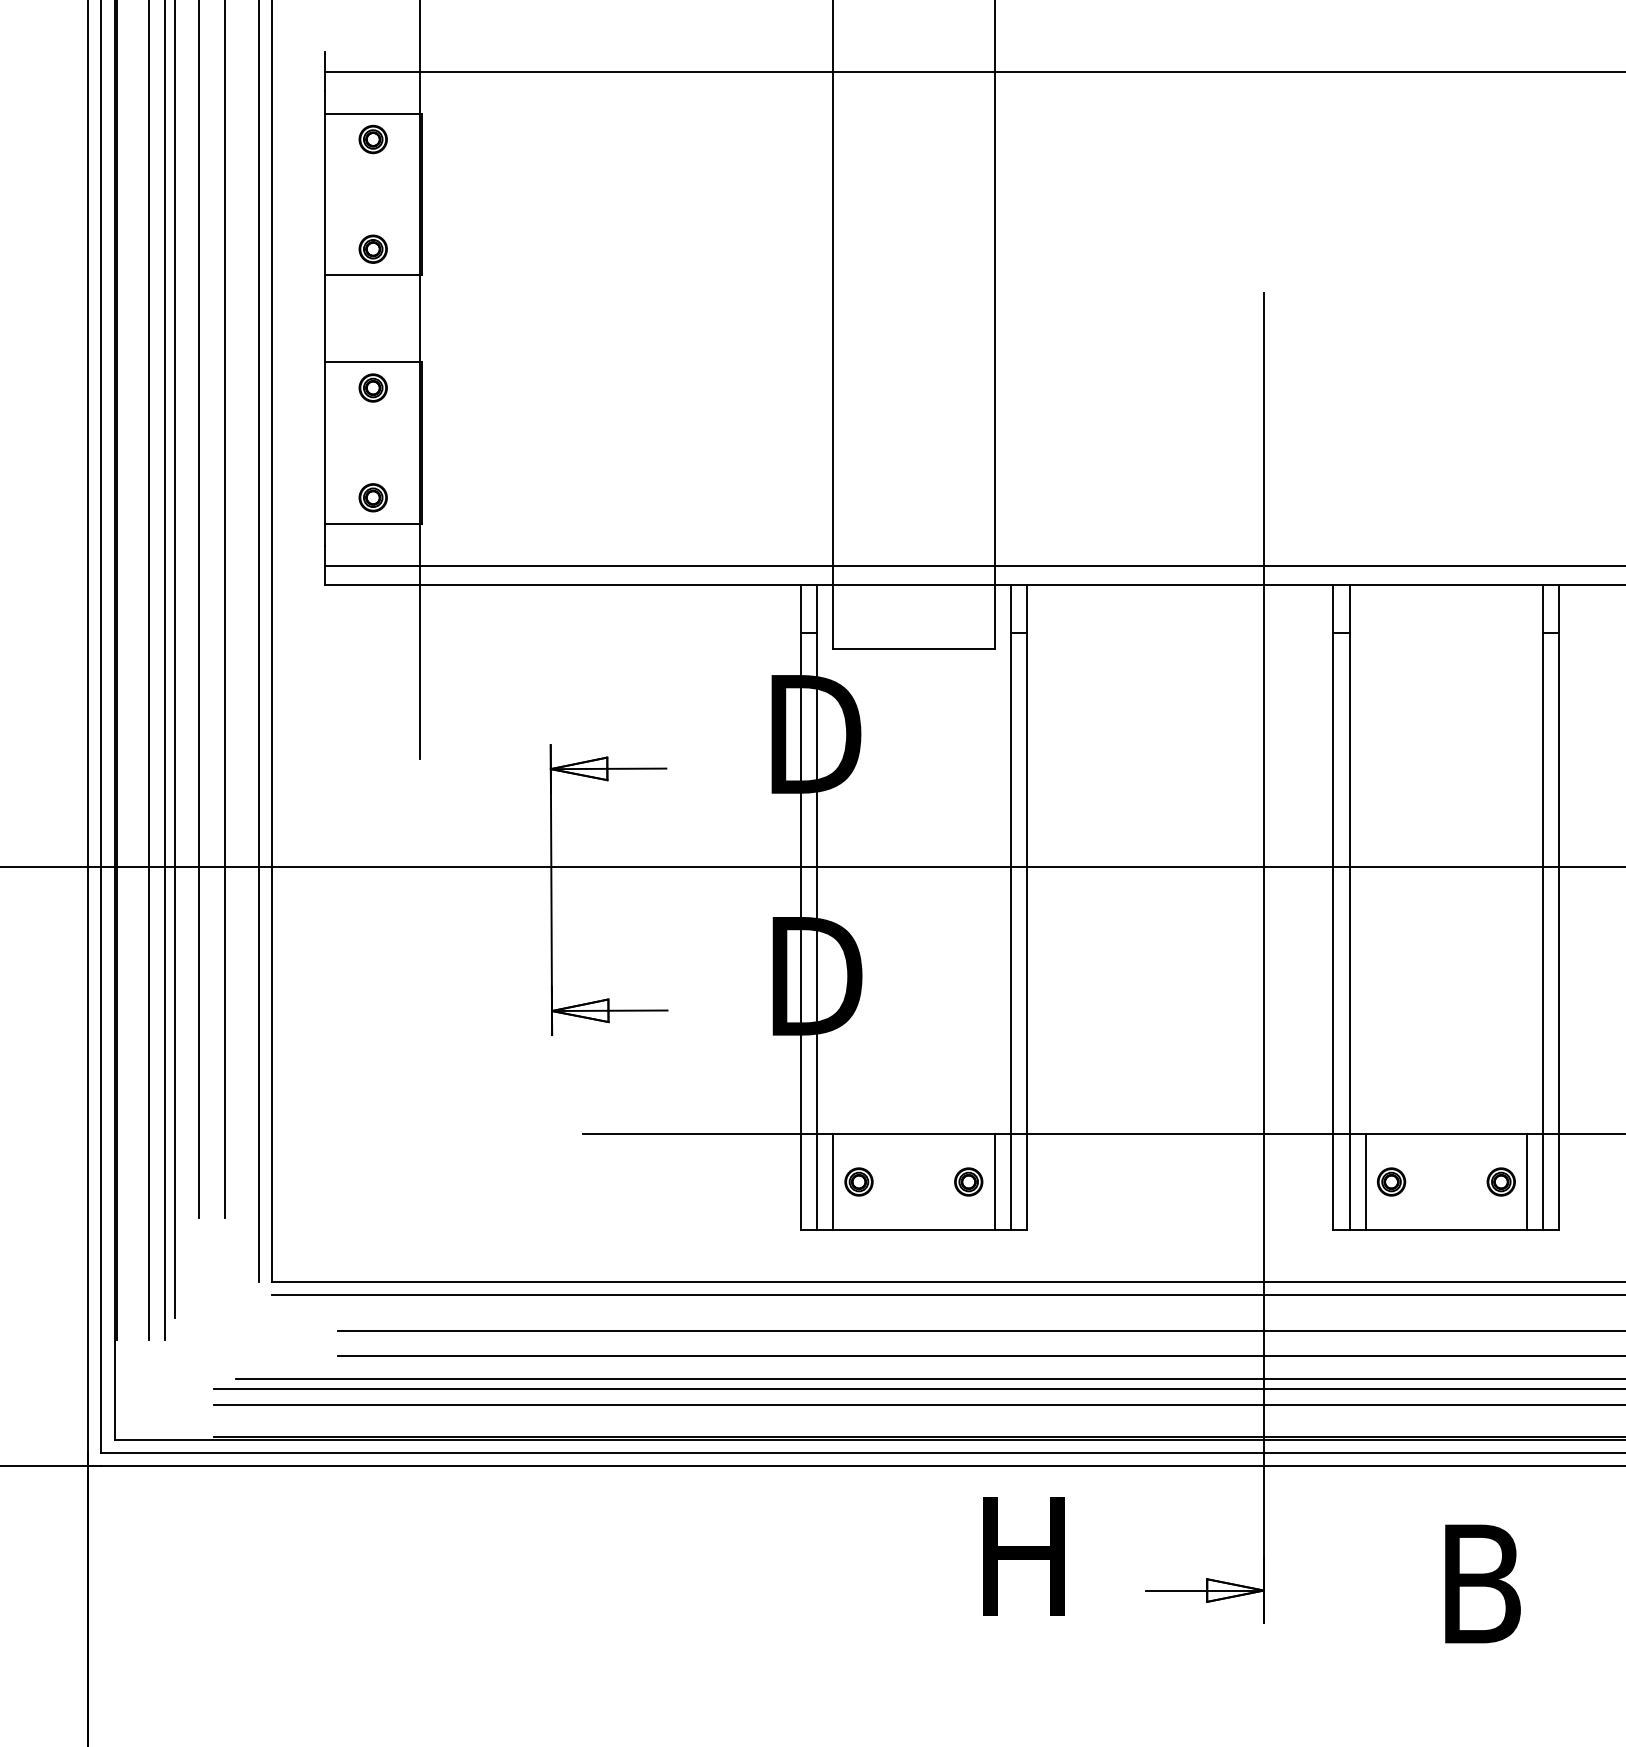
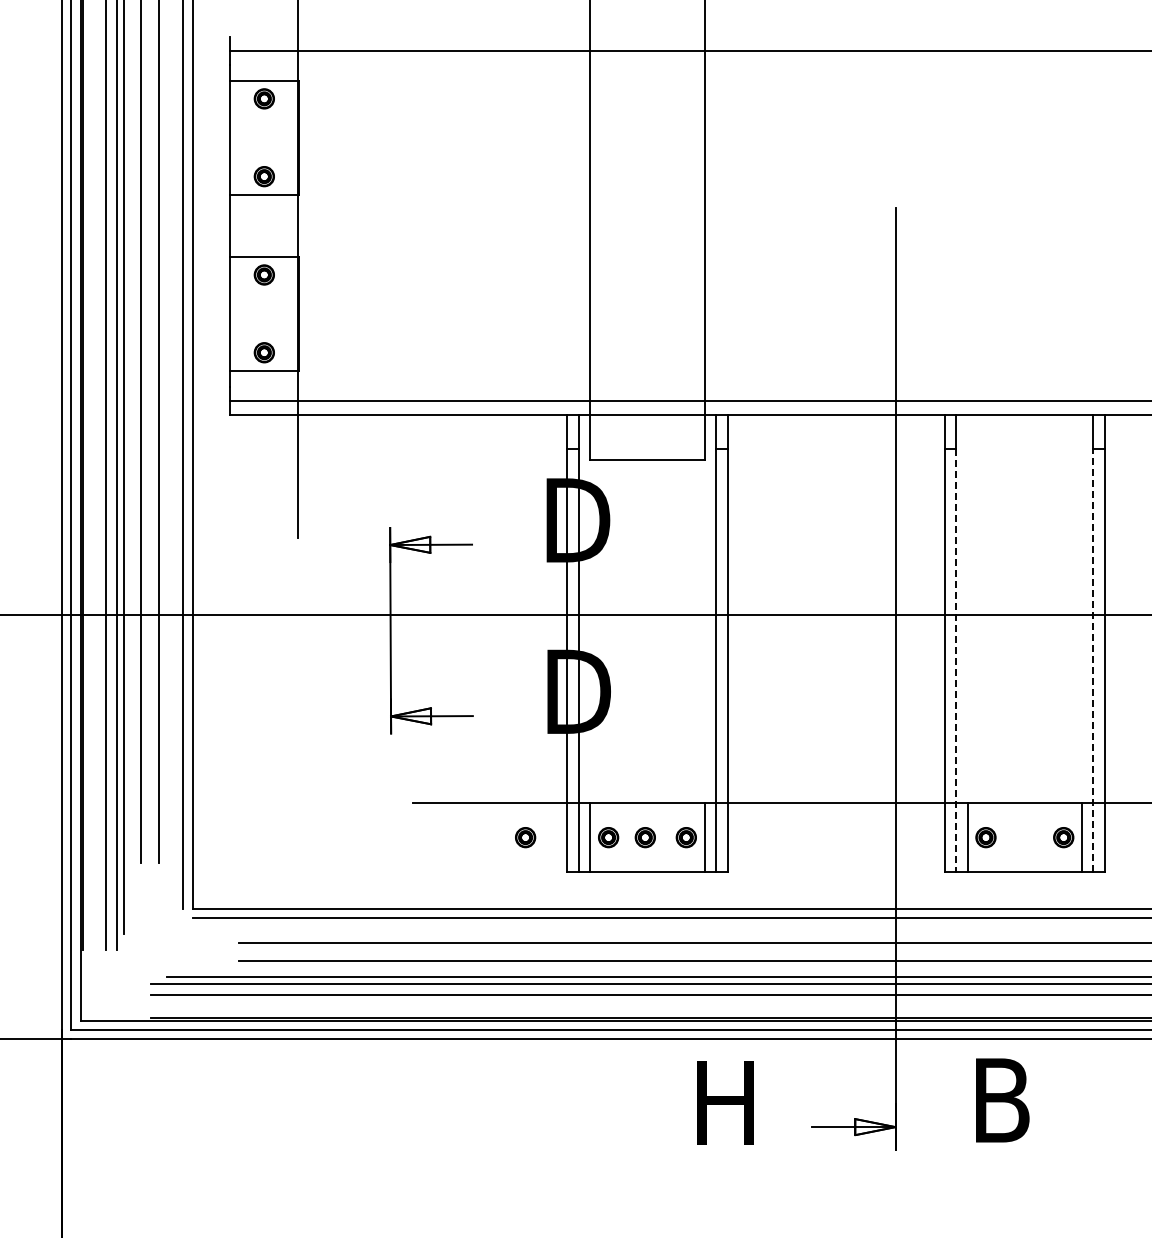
line: (1349, 932) -> (956, 660), solid -> dashed
line: (1543, 932) -> (1093, 660), solid -> dashed
part: (741, 1181) -> (525, 837), added
part: (909, 1181) -> (644, 837), added
text: (1482, 1584) -> (1002, 1100), moved

